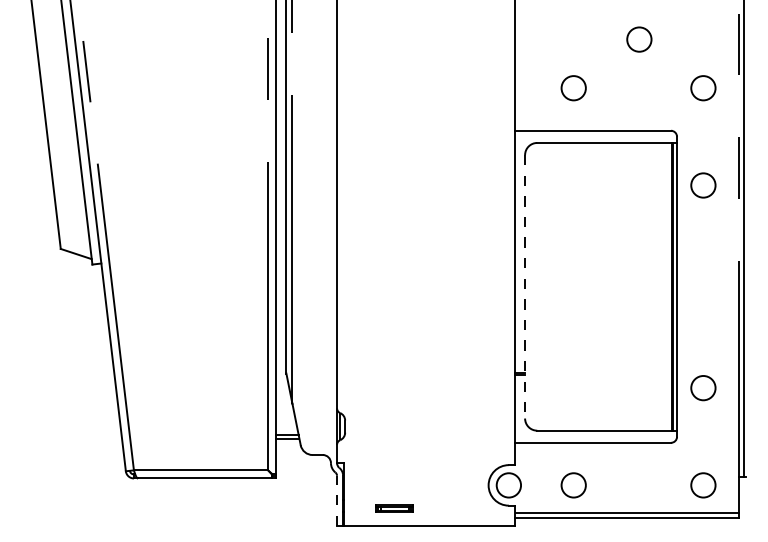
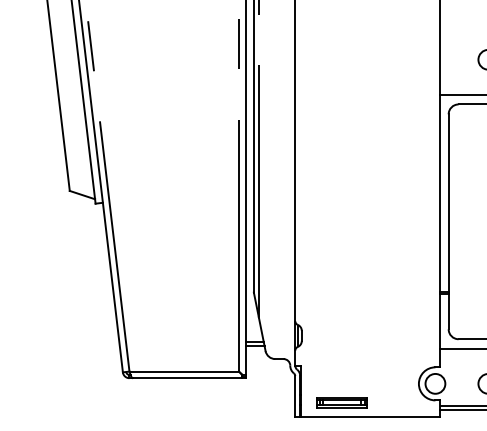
line: (525, 286) -> (449, 221), dashed -> solid
line: (337, 500) -> (295, 396), dashed -> solid
part: (394, 508) -> (342, 402), size x1.67

